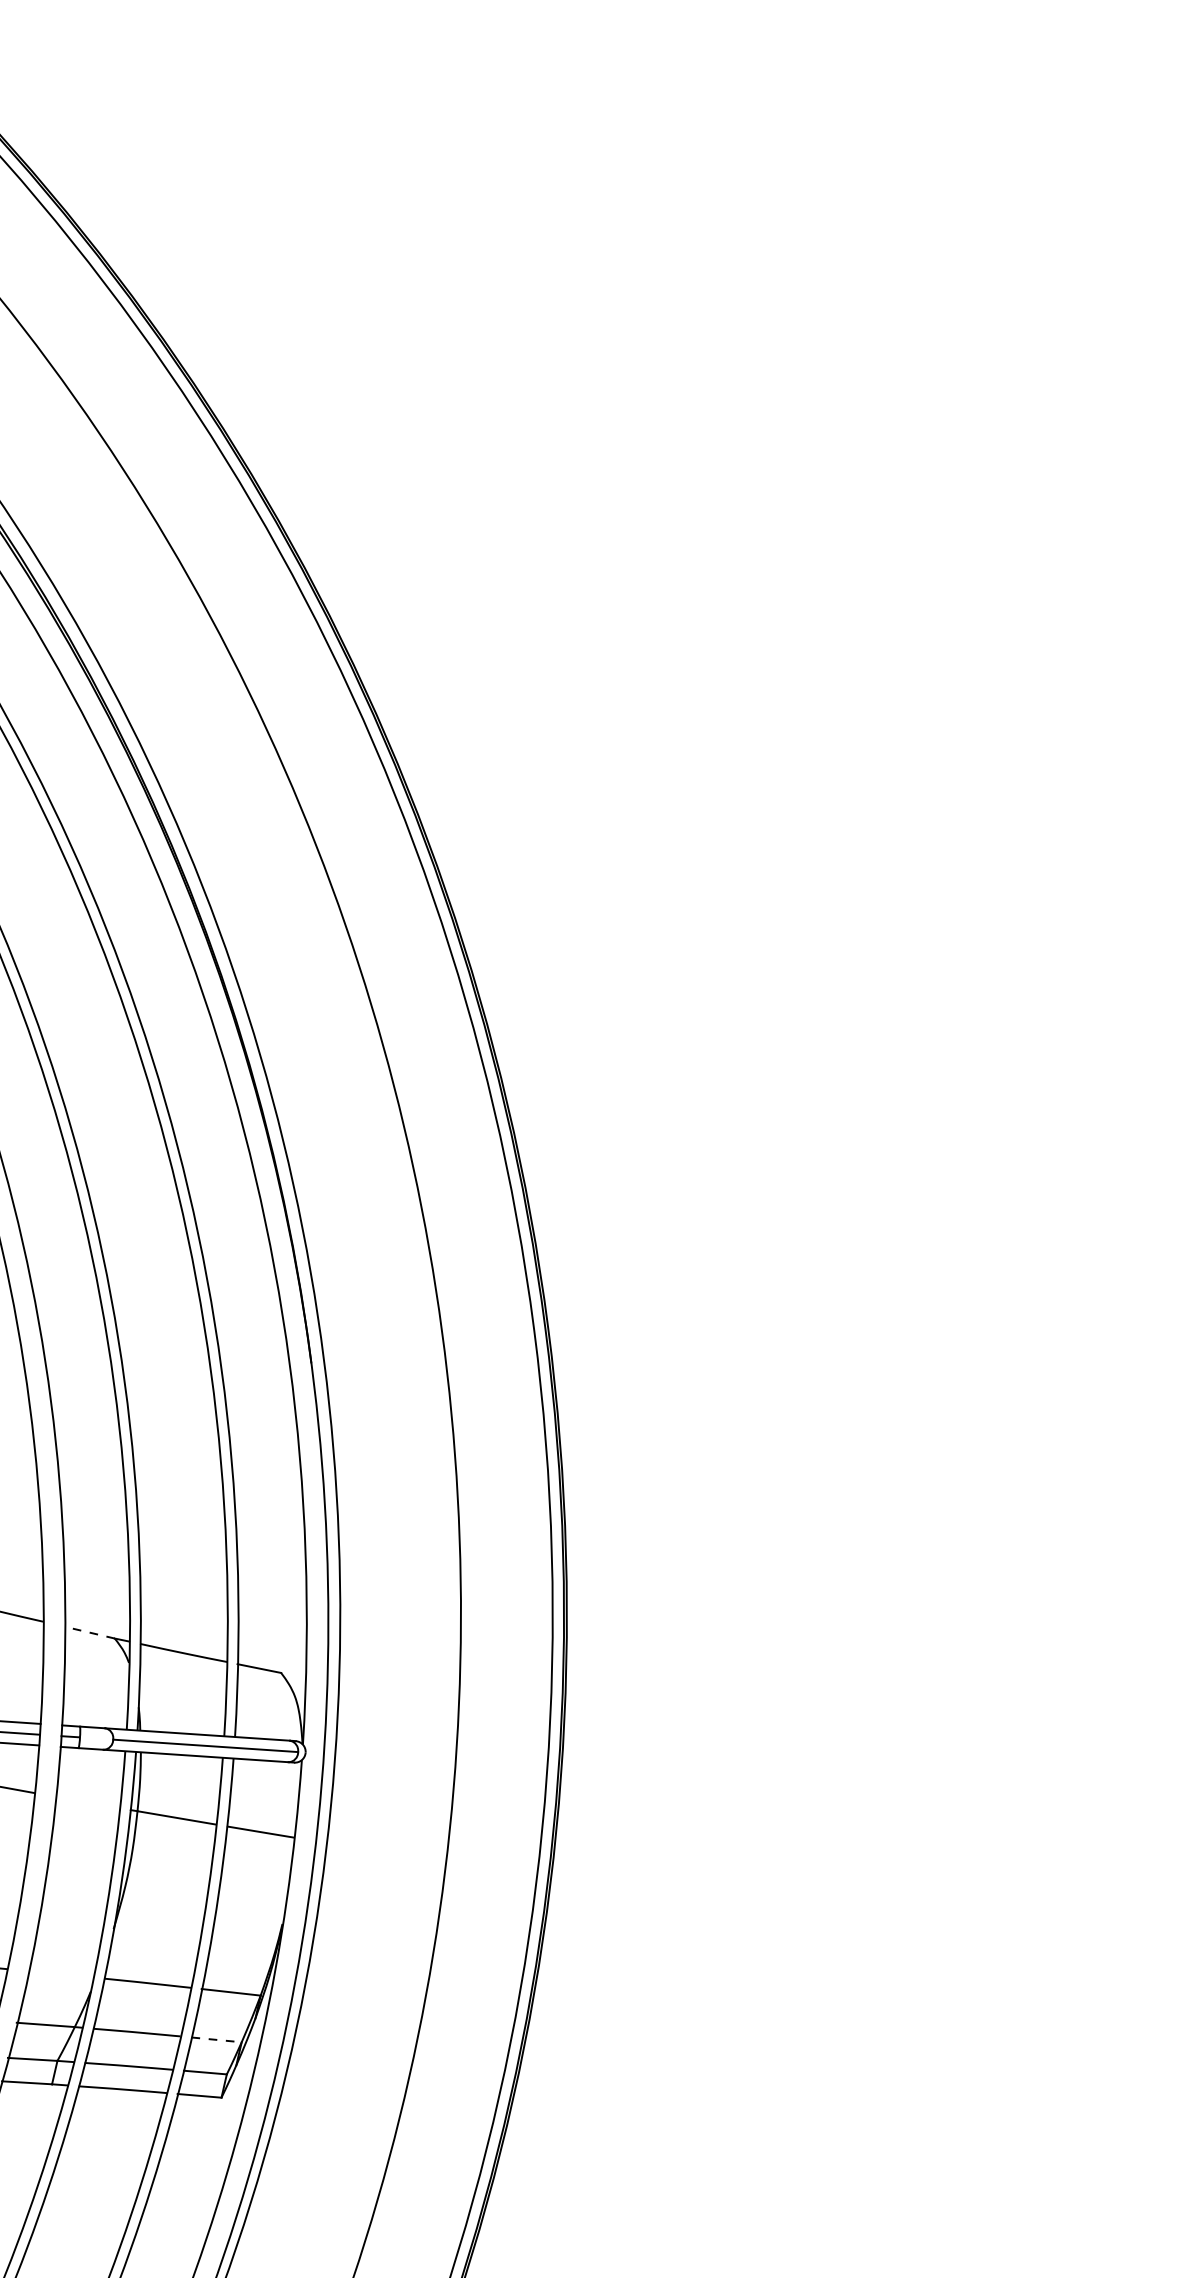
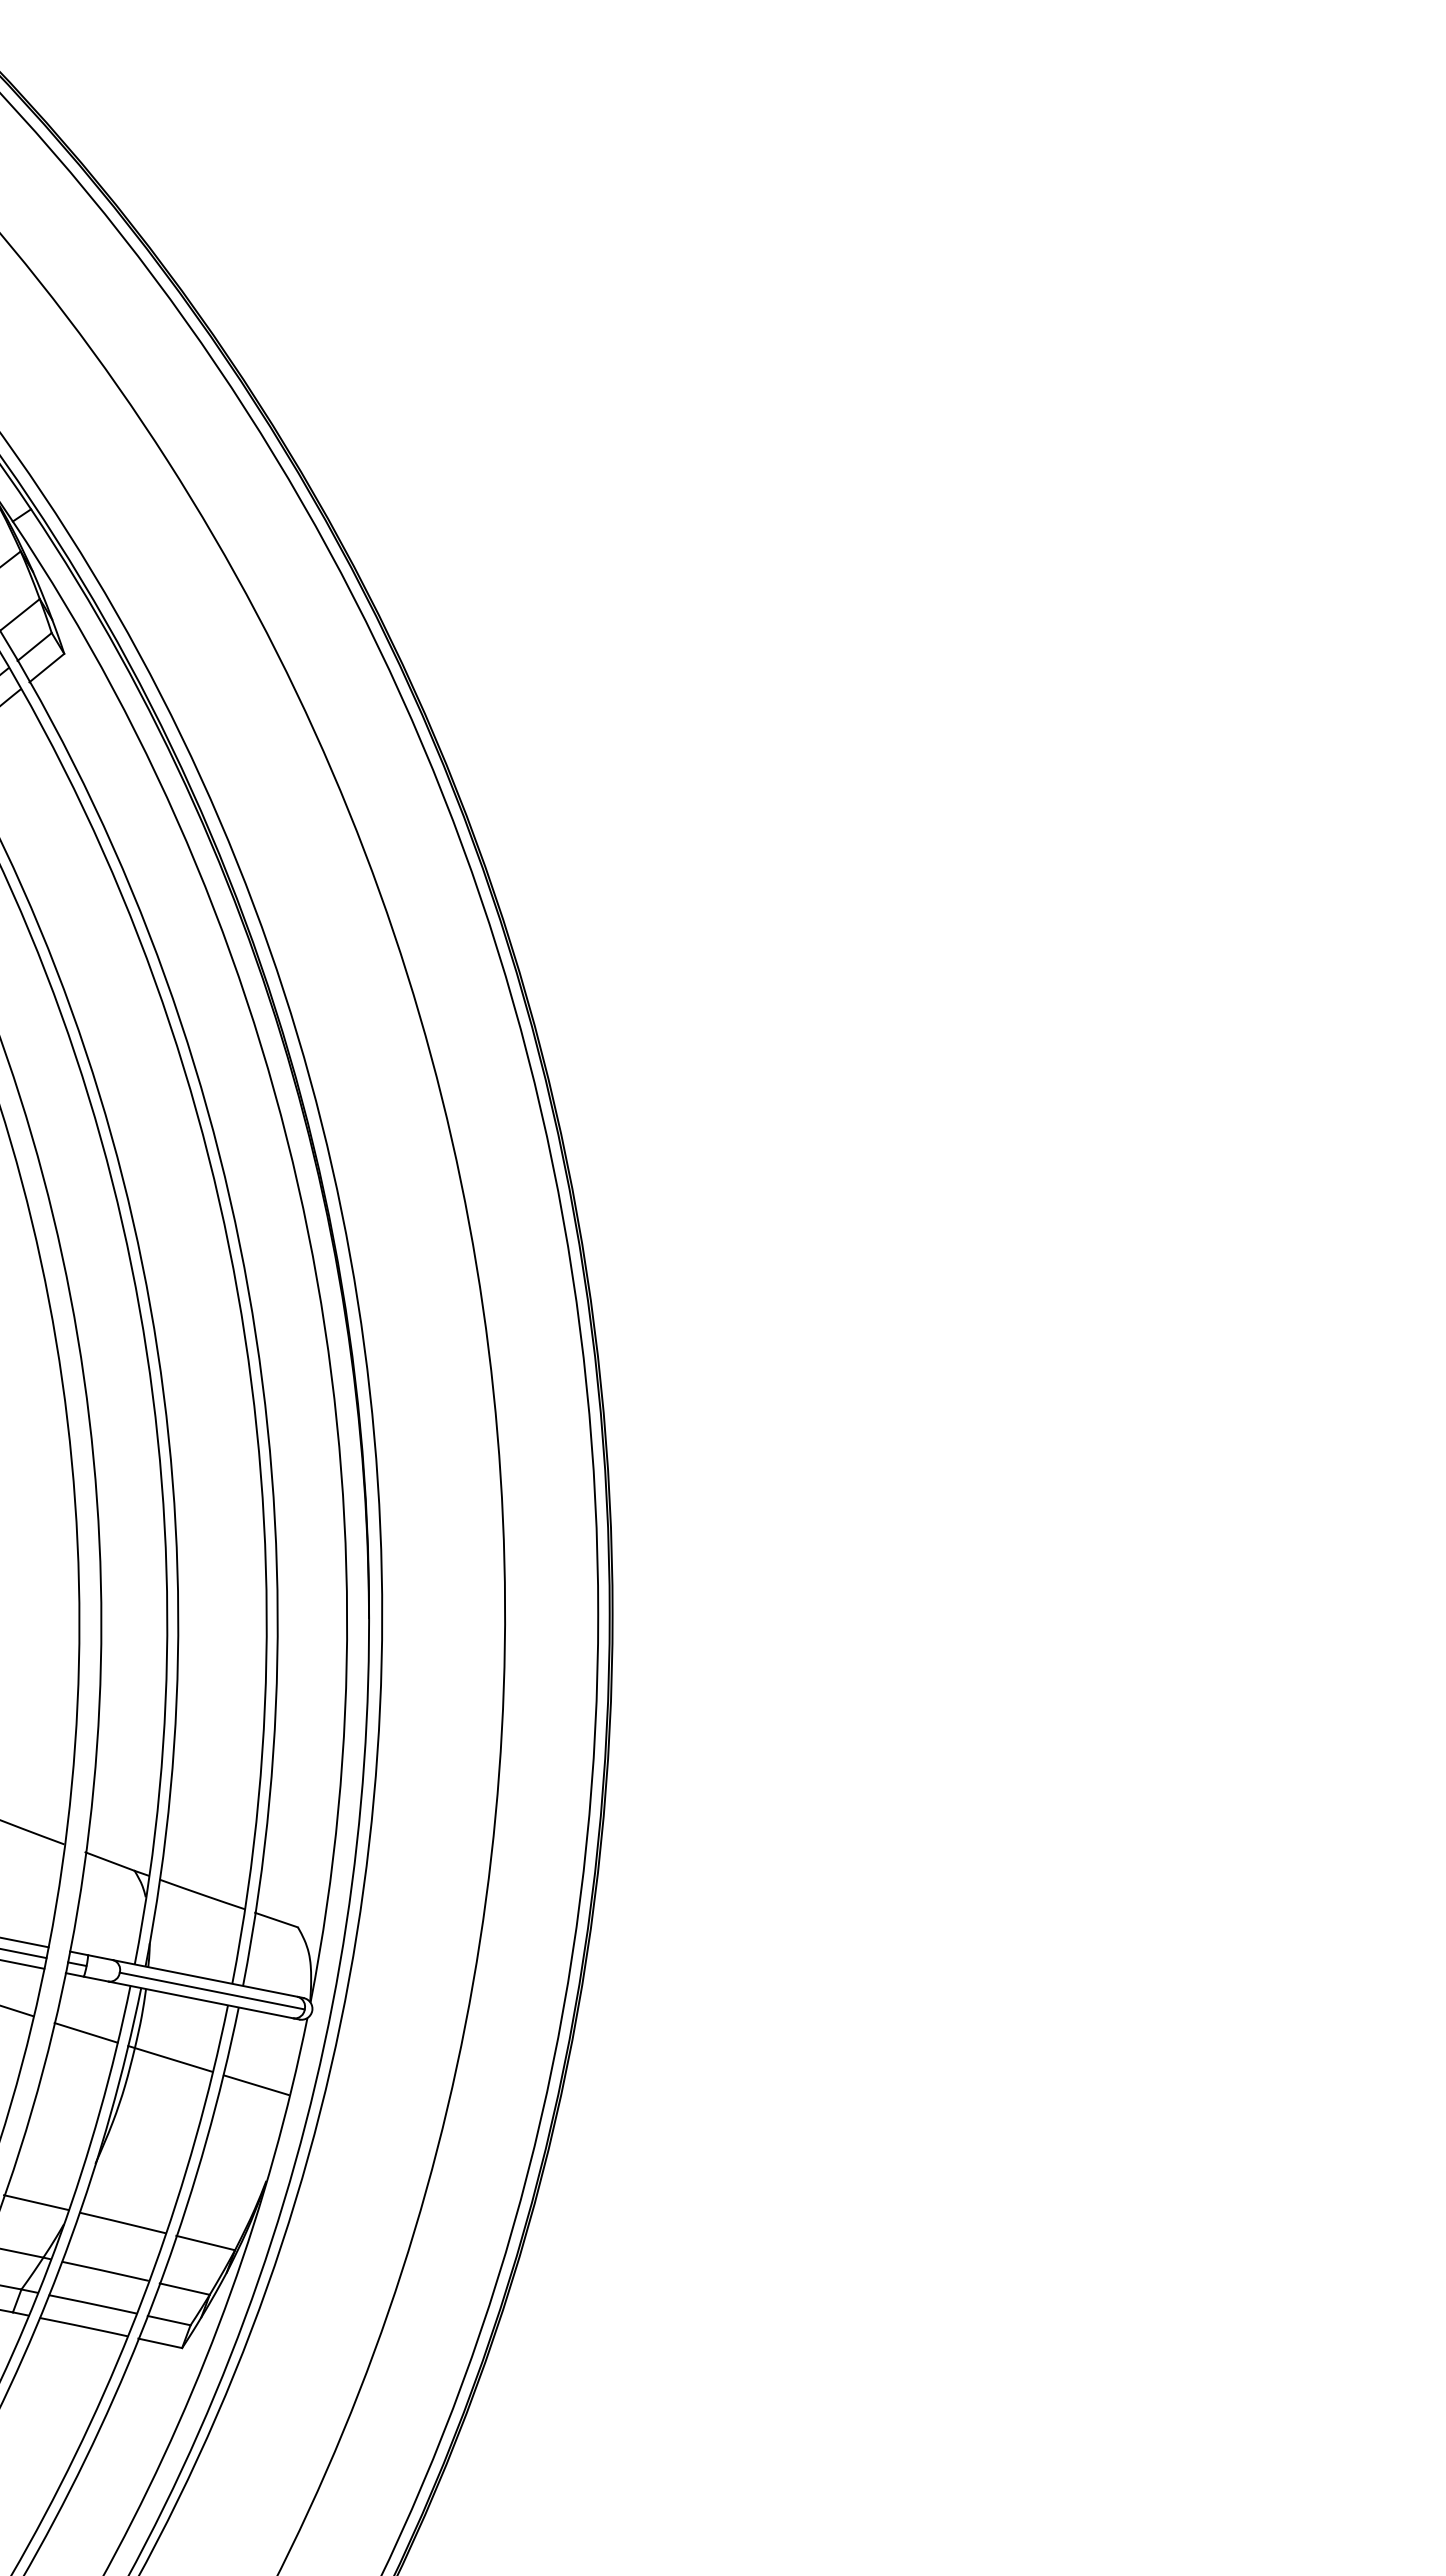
line: (89, 1632) -> (109, 1861), dashed -> solid
line: (87, 1802) -> (85, 2032), added
line: (61, 1974) -> (36, 2202), added
line: (216, 2040) -> (184, 2289), dashed -> solid

